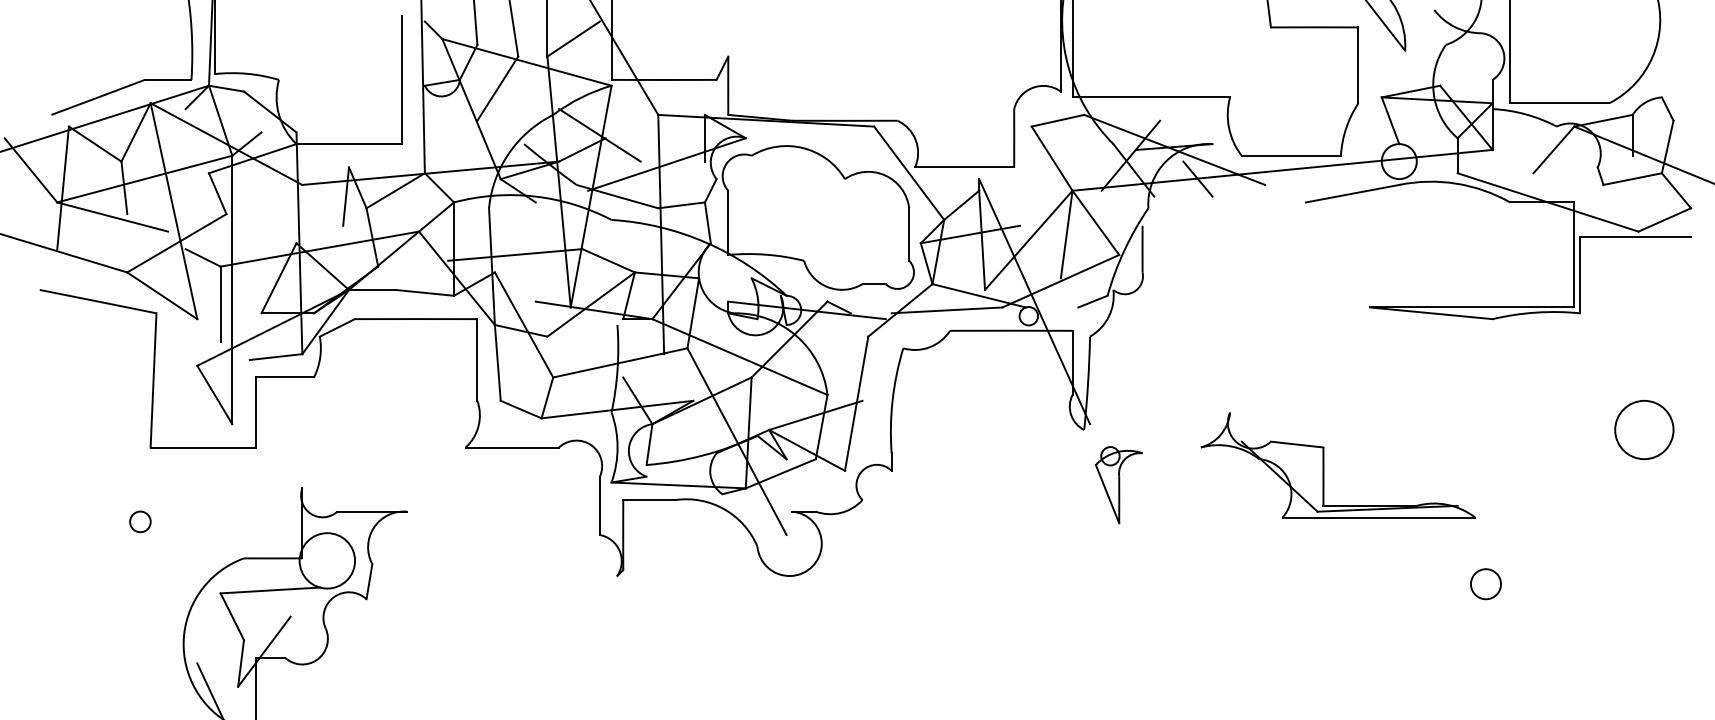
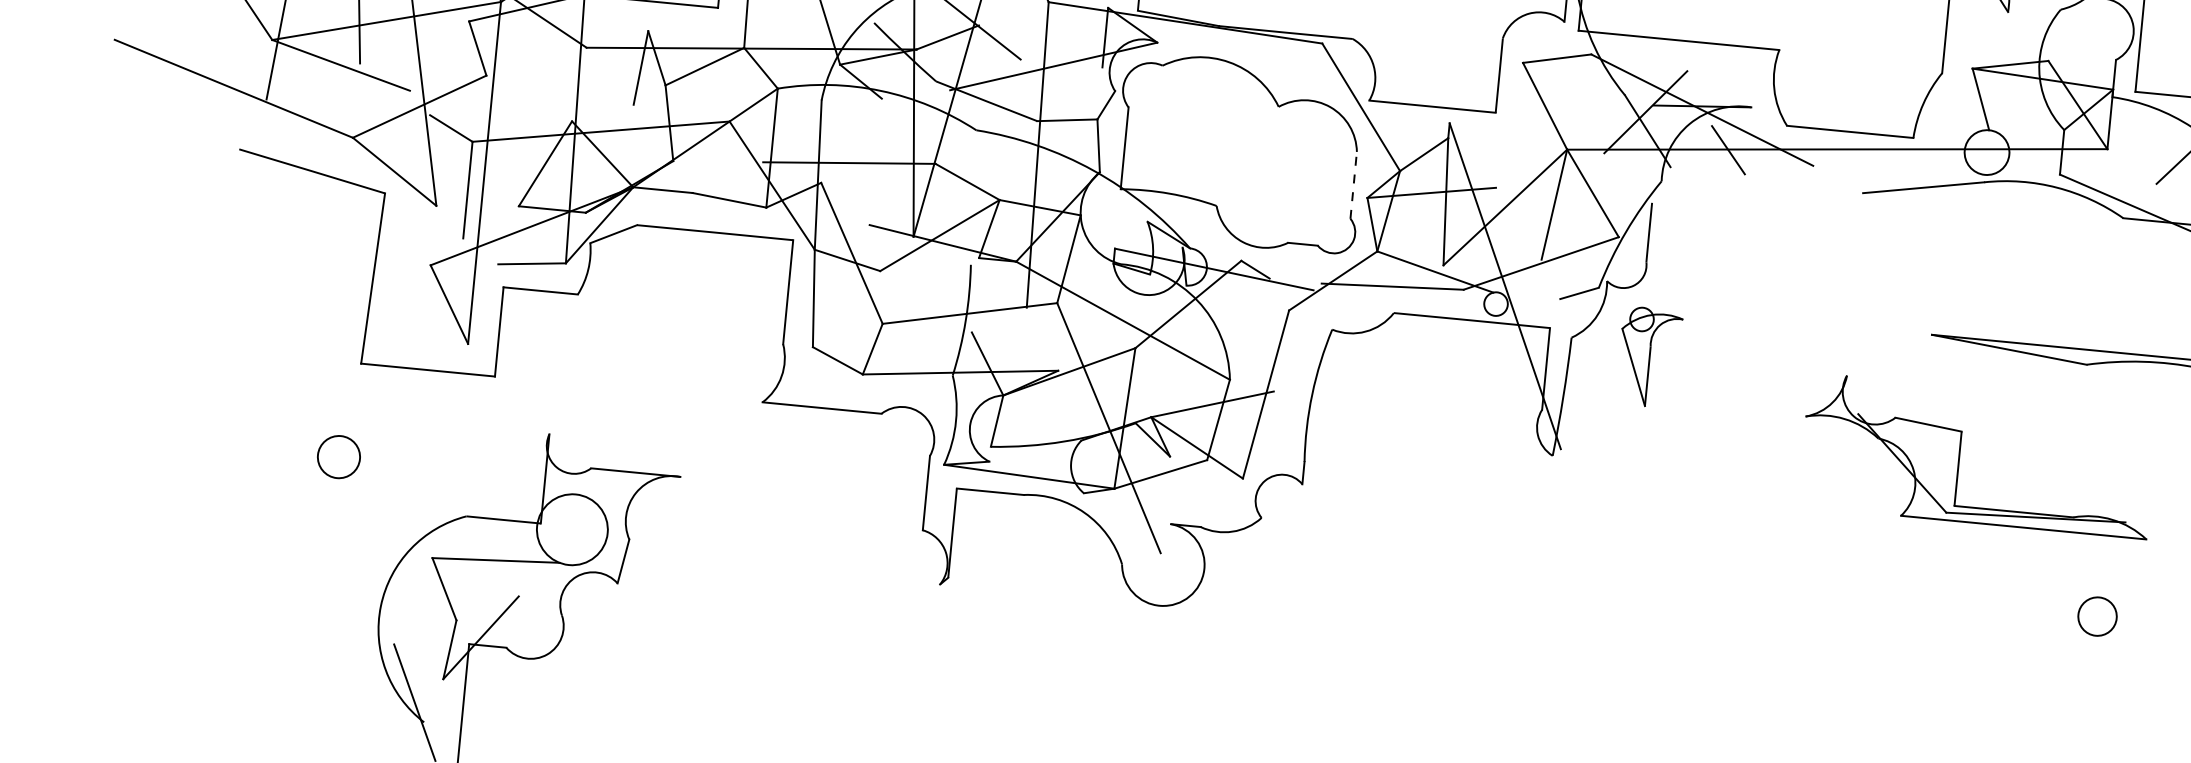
line: (909, 234) -> (1354, 185), solid -> dashed
part: (1324, 465) -> (1960, 454), moved
part: (1118, 485) -> (1648, 357), moved
circle: (140, 521) -> (339, 456), size x1.6
circle: (1485, 584) -> (2096, 616), moved

